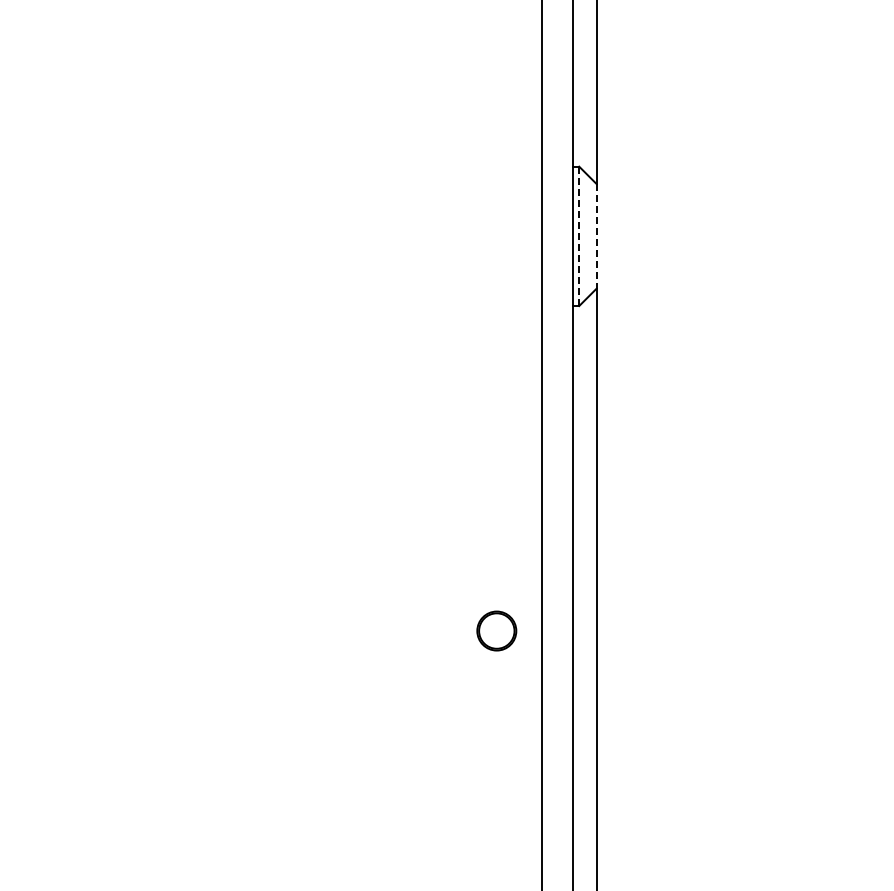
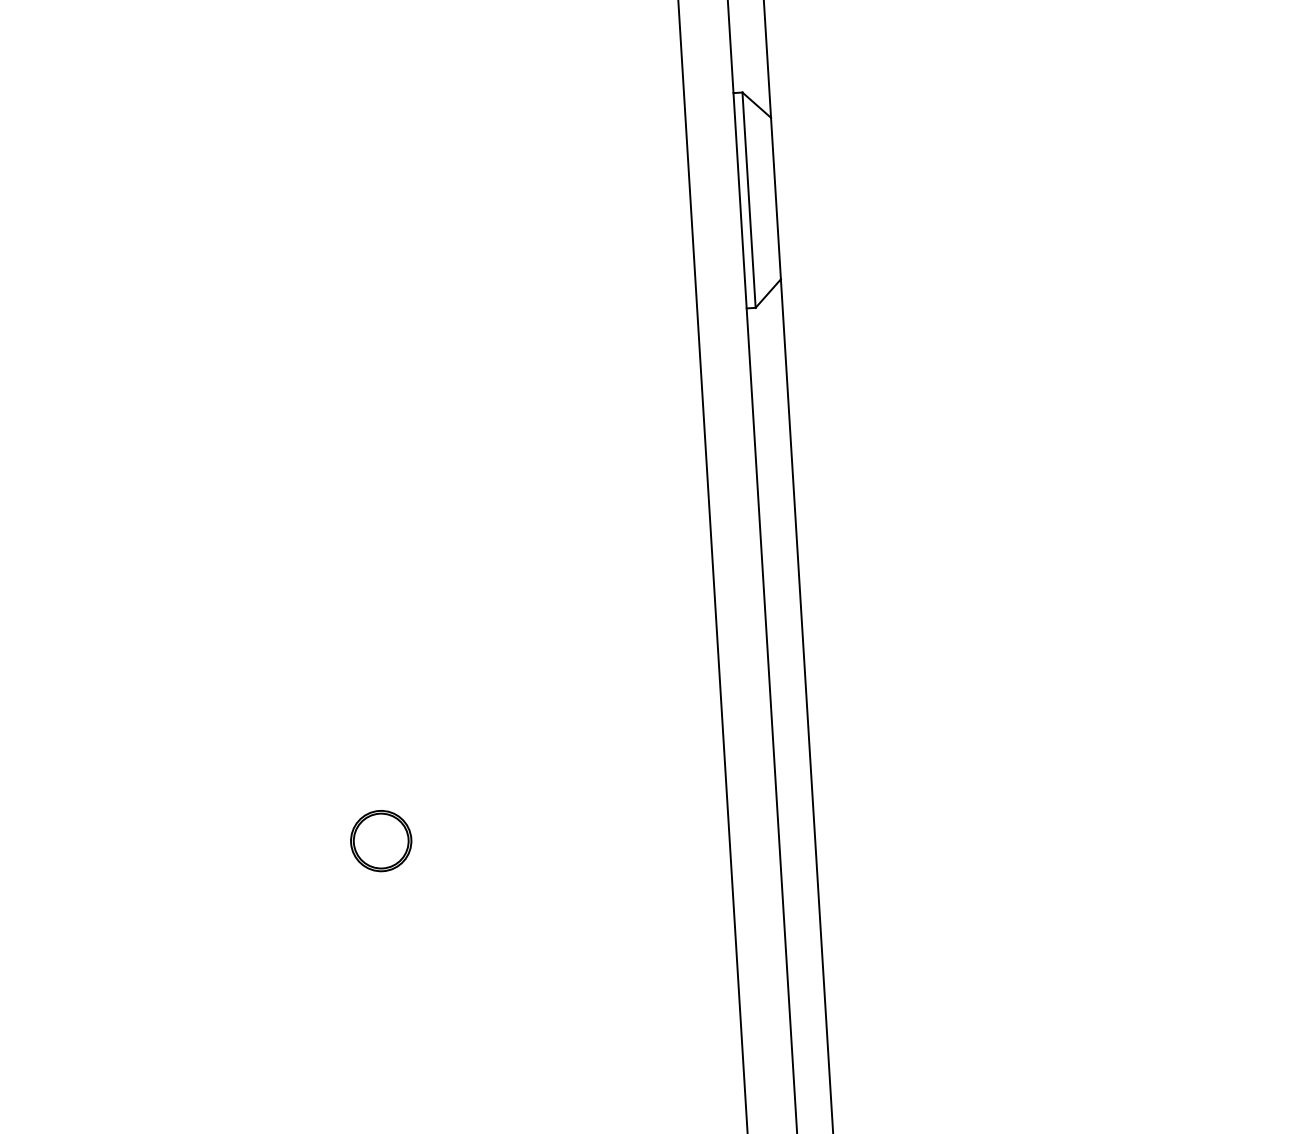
line: (579, 236) -> (749, 200), dashed -> solid
line: (596, 236) -> (775, 198), dashed -> solid
part: (496, 630) -> (380, 840), moved

